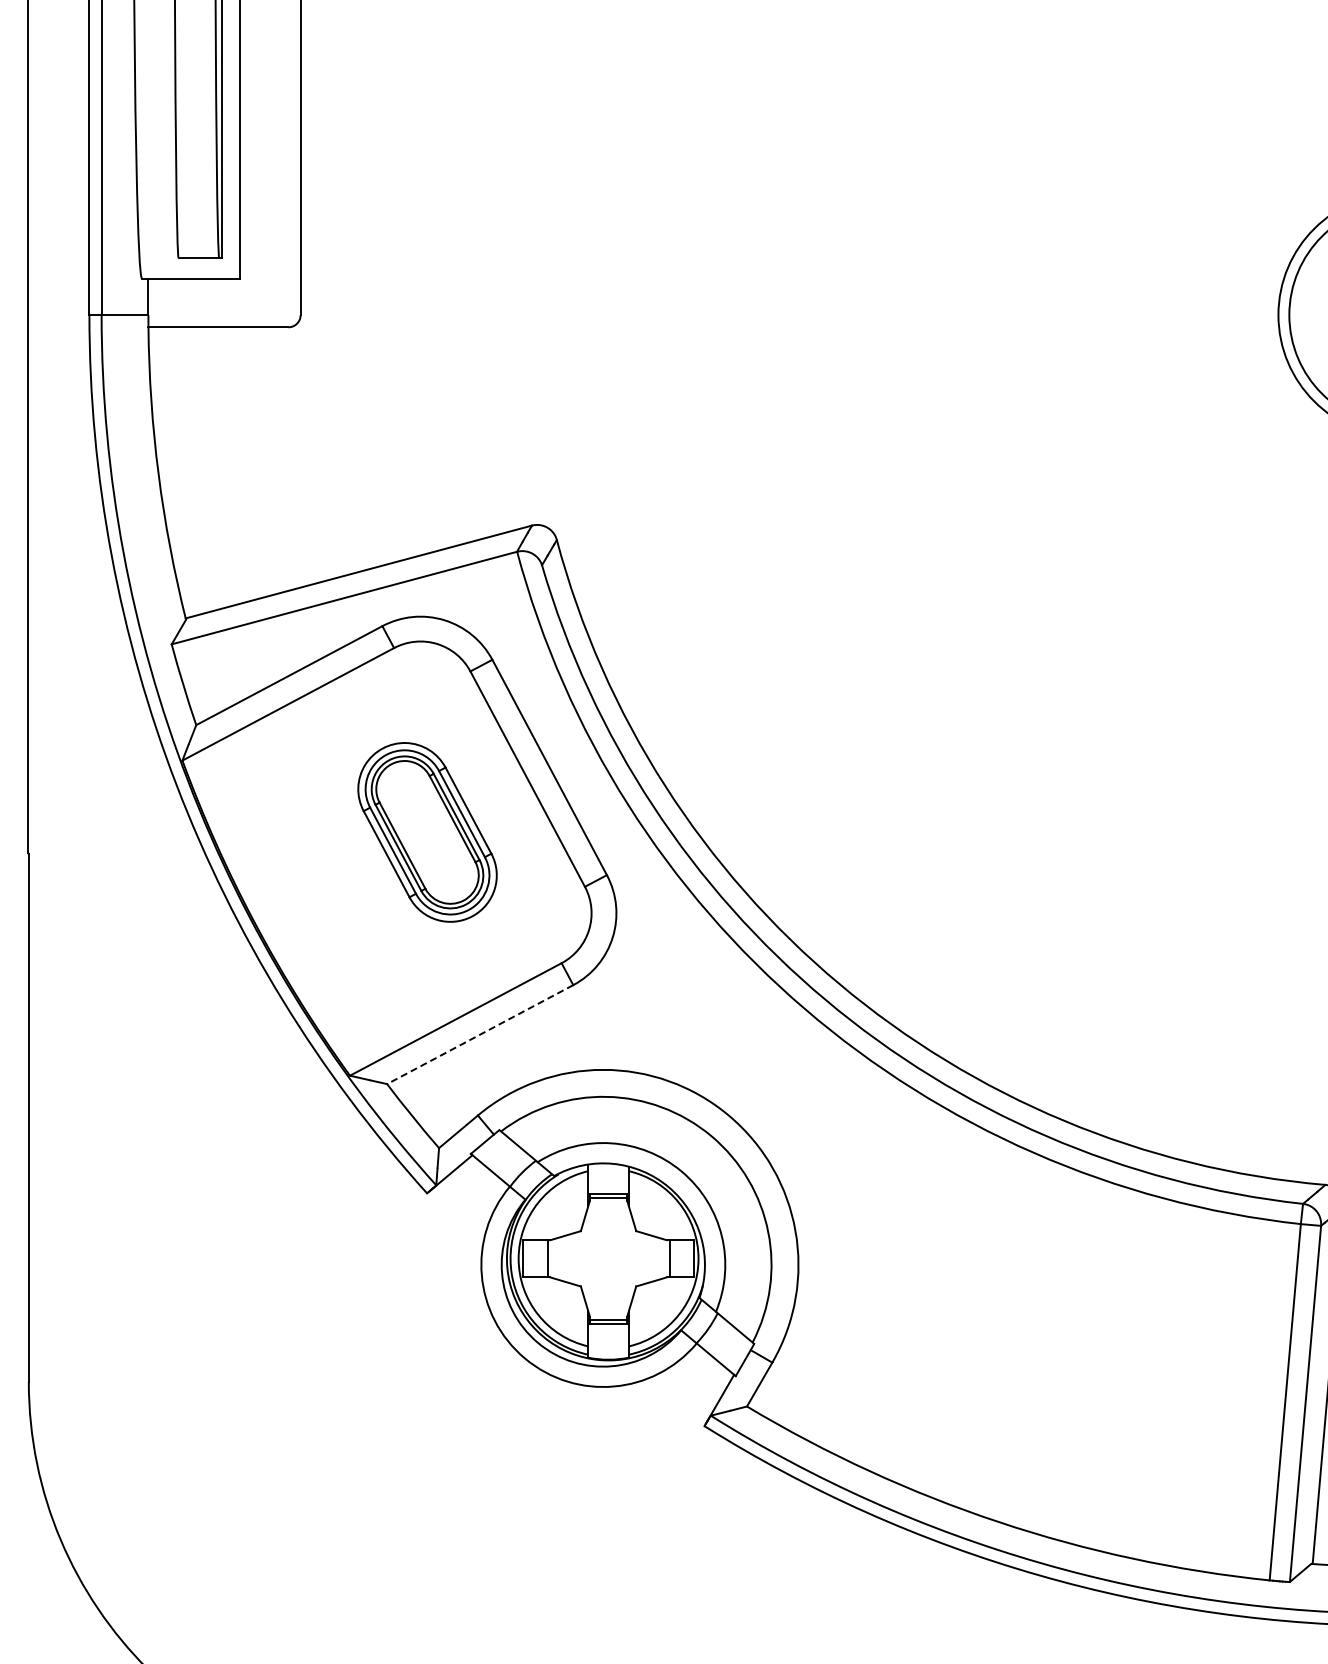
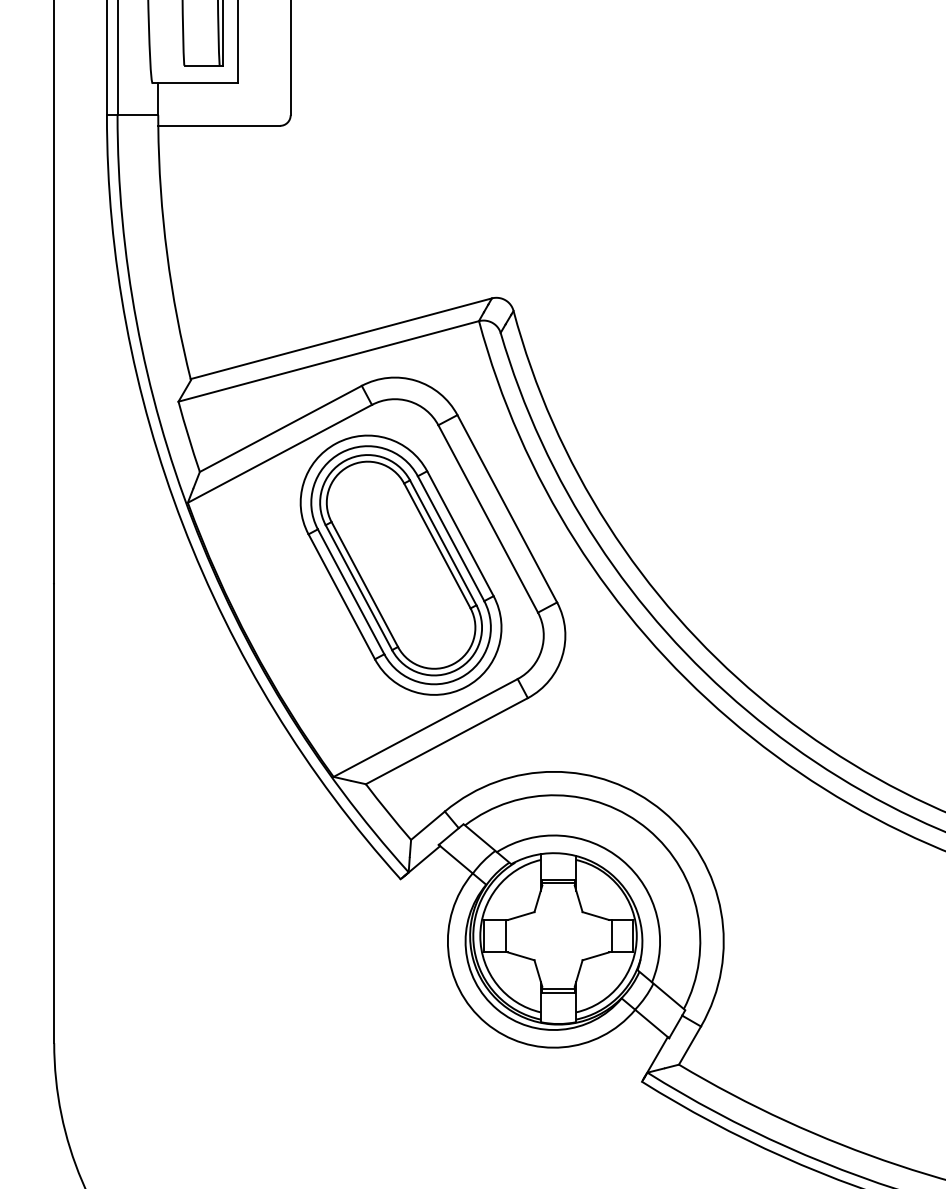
part: (427, 832) -> (401, 565), size x1.67
line: (479, 1034) -> (446, 741), dashed -> solid

